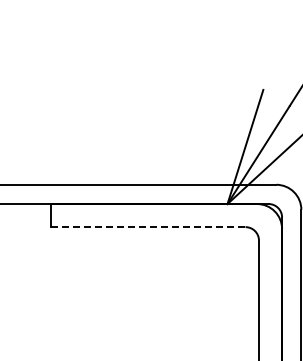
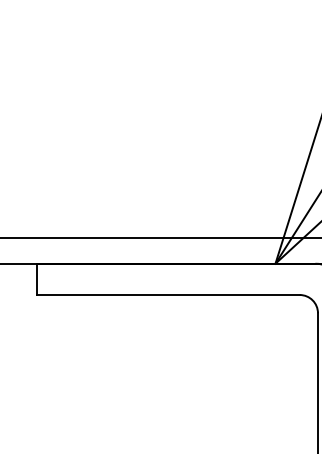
line: (148, 227) -> (168, 295), dashed -> solid

